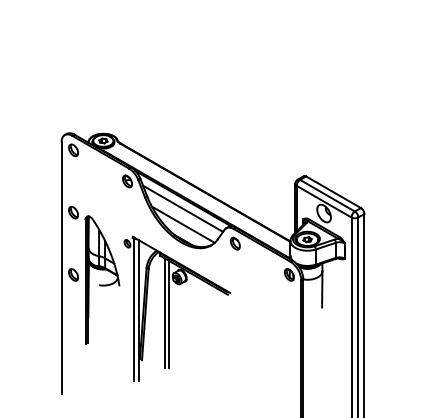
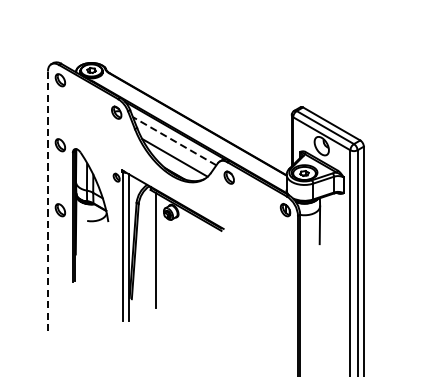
line: (182, 208) -> (174, 140), solid -> dashed
line: (61, 268) -> (47, 203), solid -> dashed
line: (168, 314) -> (159, 251), removed

